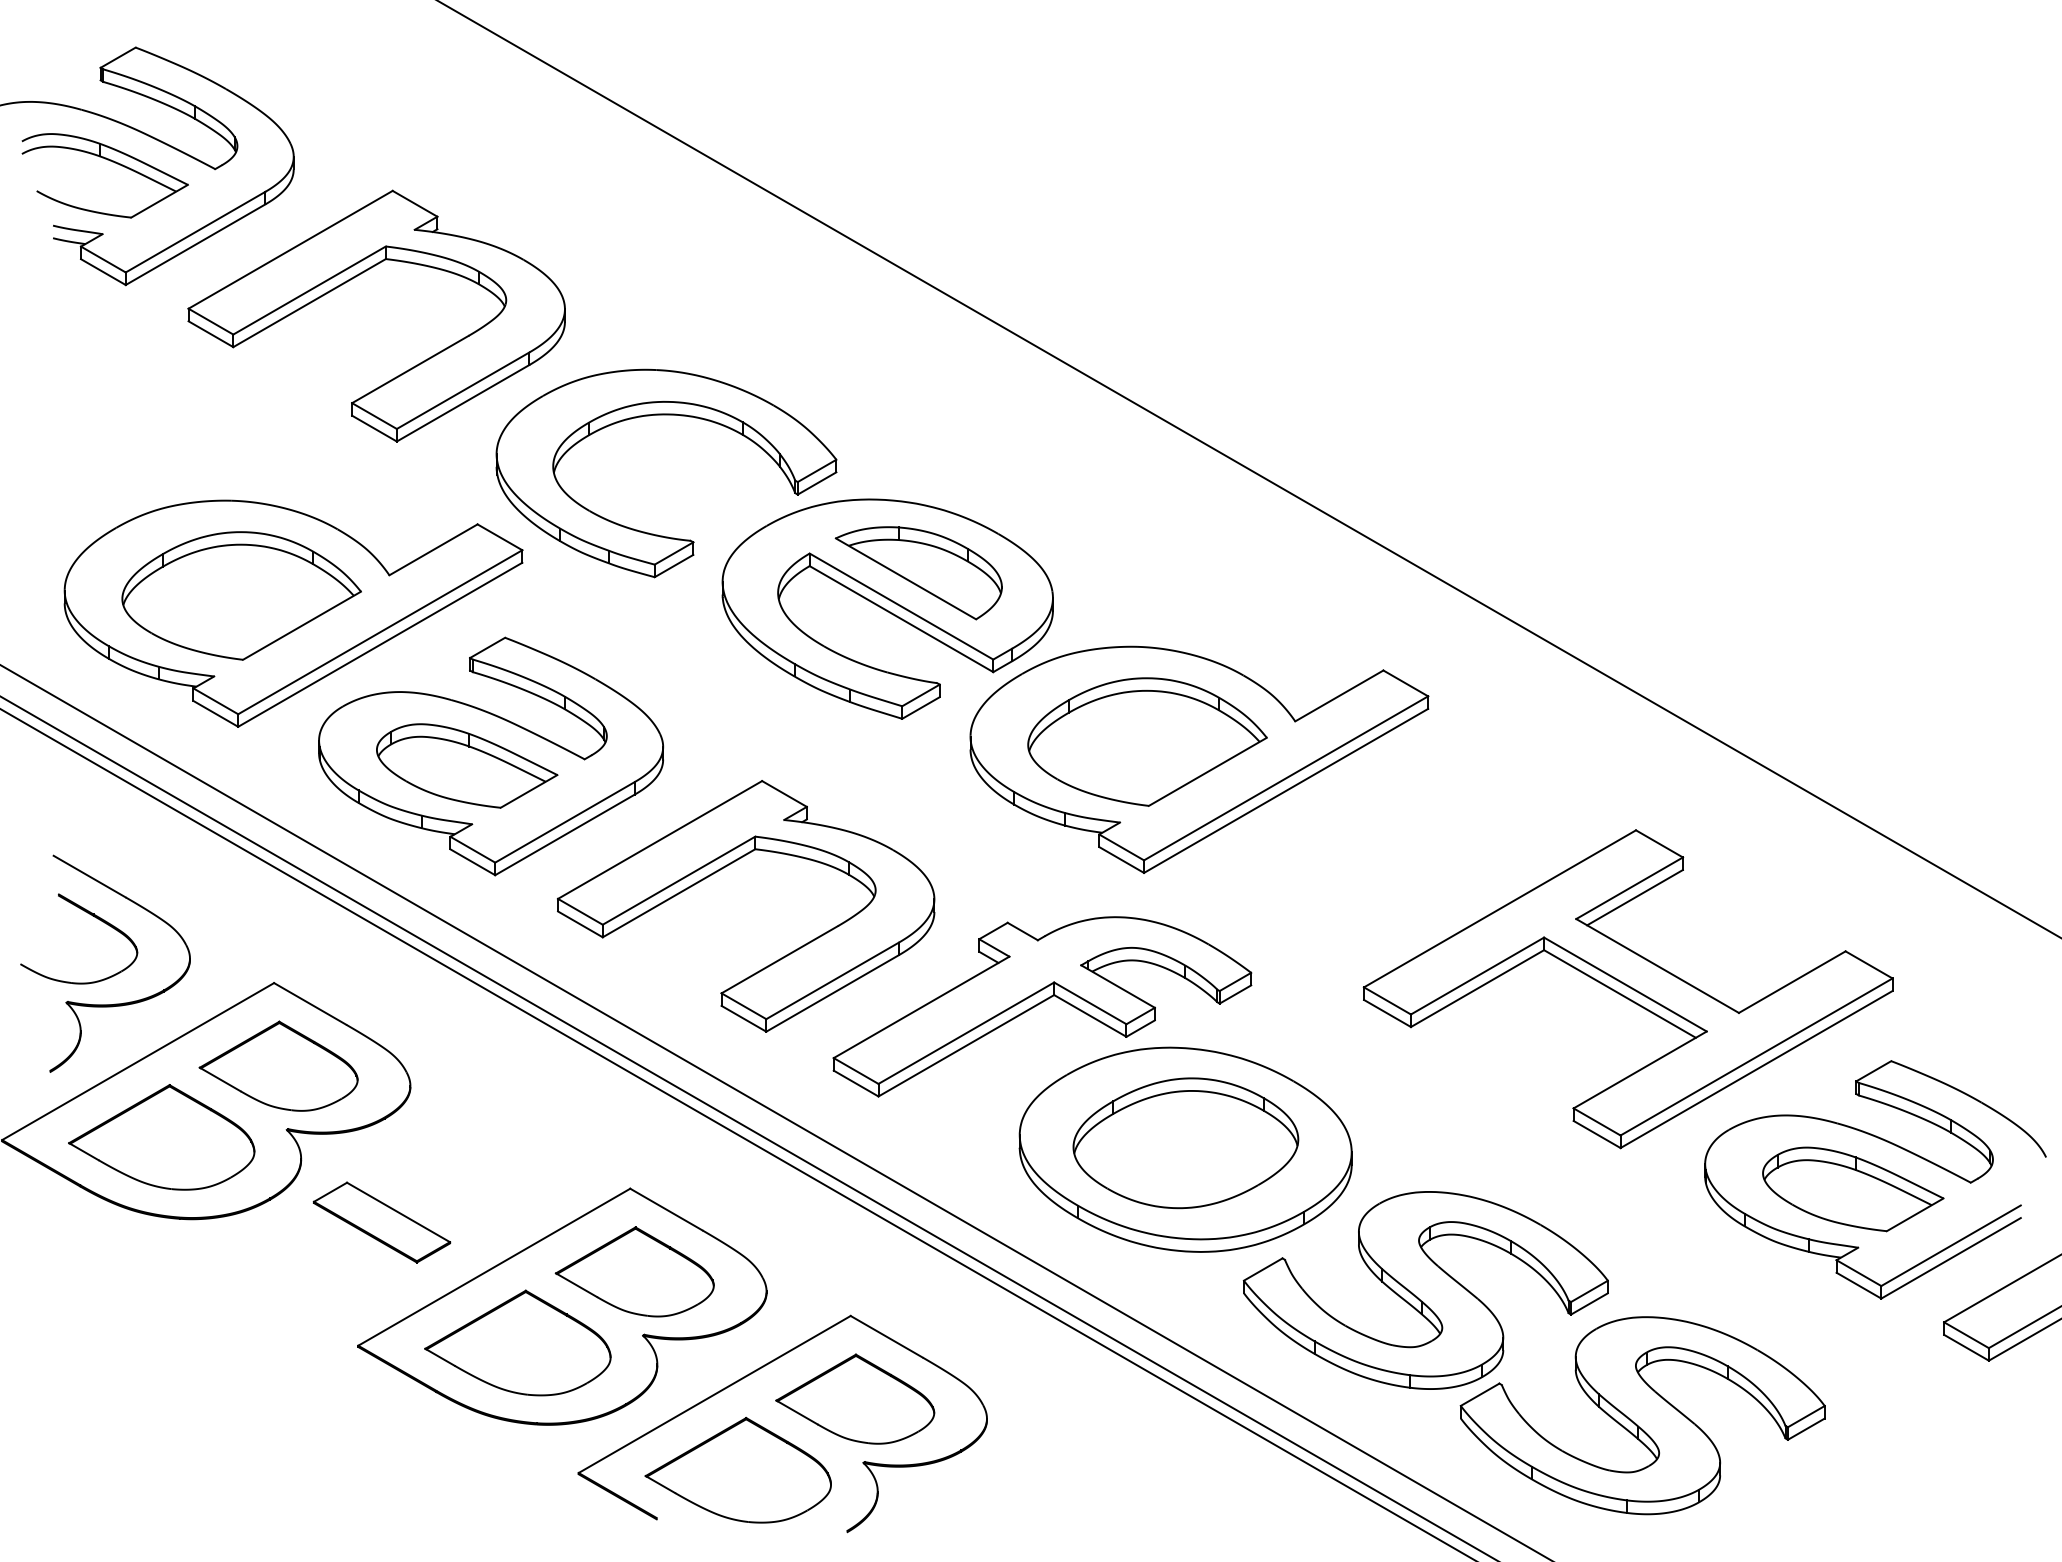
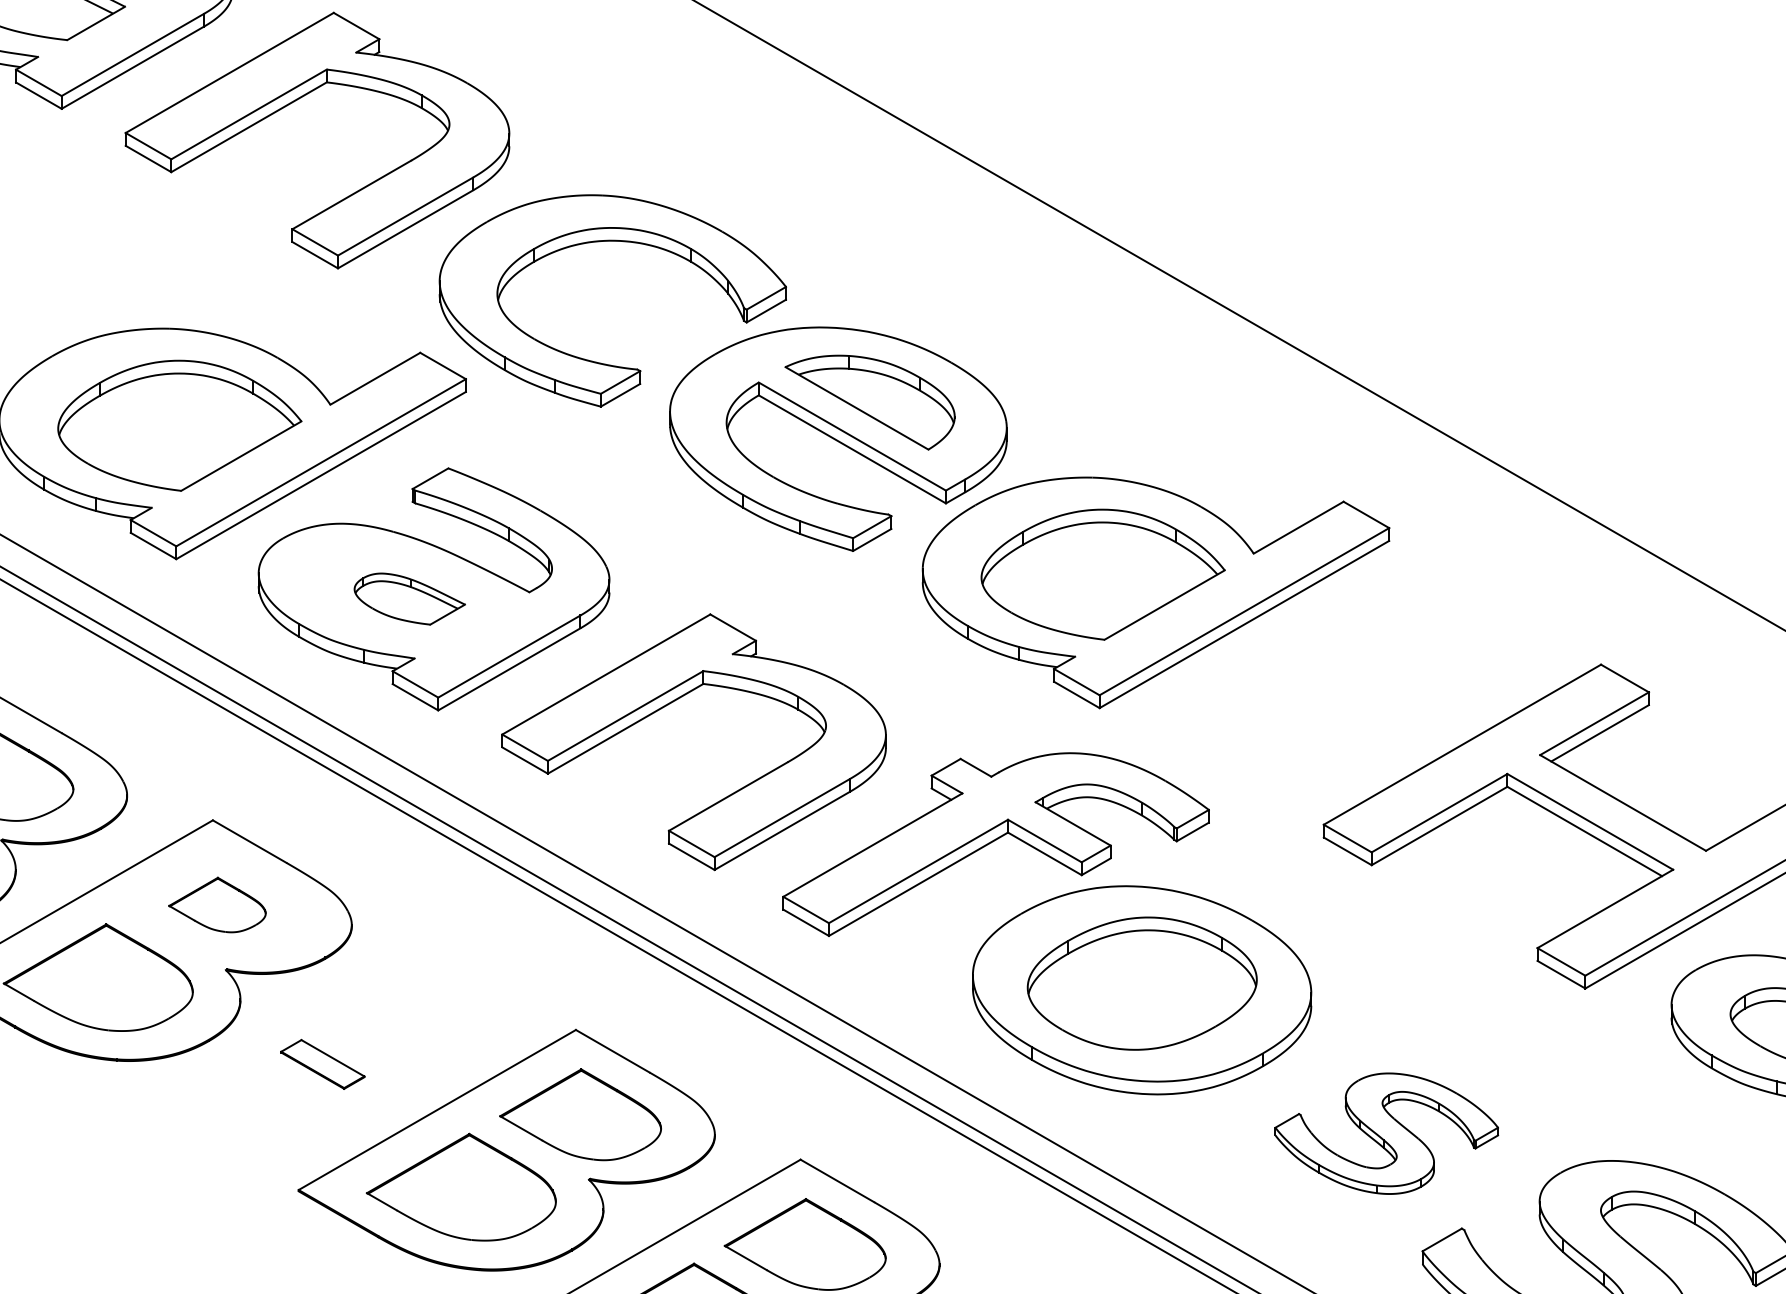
part: (467, 765) -> (410, 598), size x0.6
part: (278, 1065) -> (217, 904), size x0.6
part: (381, 1222) -> (322, 1064), size x0.6
part: (1425, 1290) -> (1386, 1133), size x0.6

